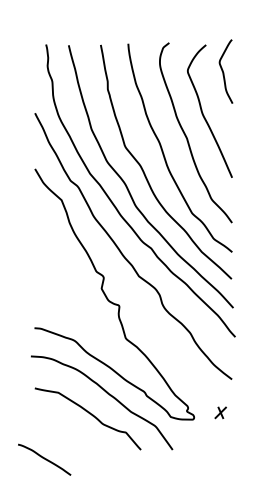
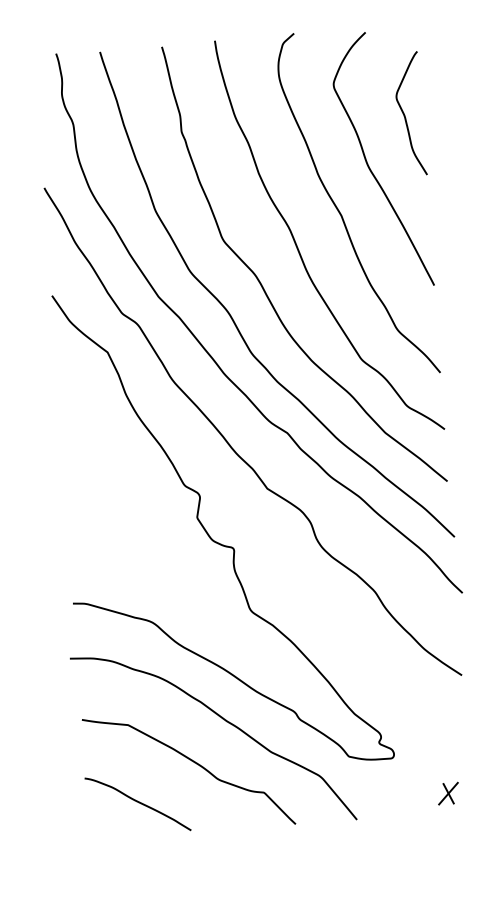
curve: (224, 72) -> (407, 115), moved
part: (220, 412) -> (447, 793), moved
curve: (44, 459) -> (137, 803), moved

